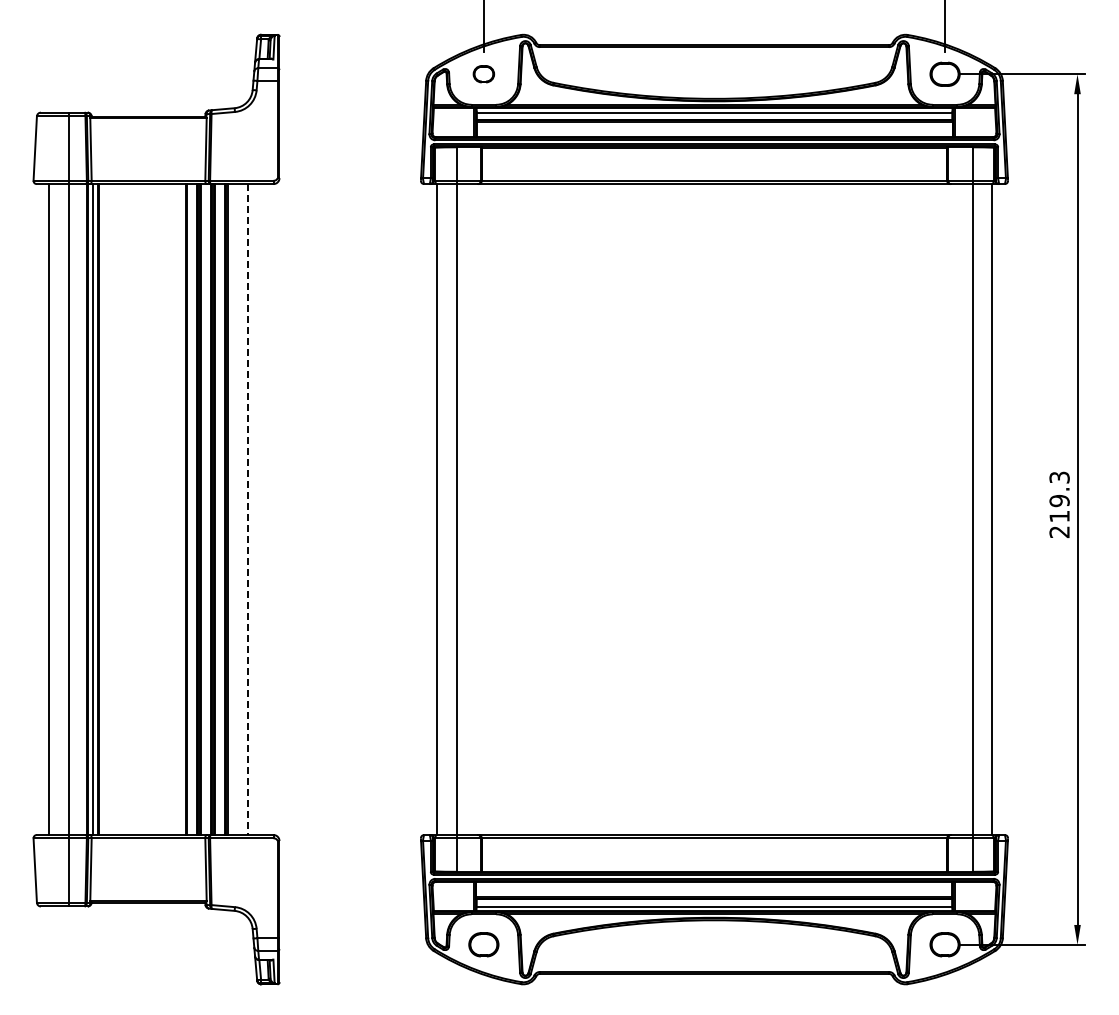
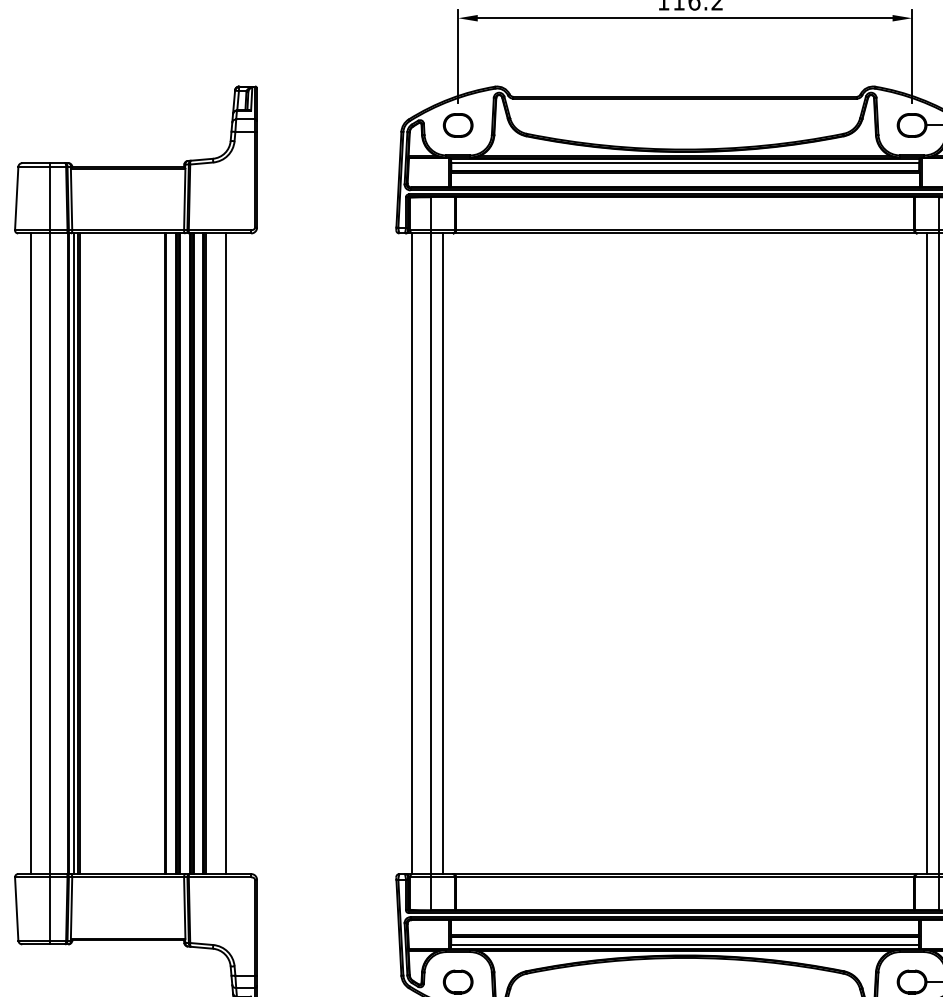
part: (483, 73) -> (457, 124), size x1.43
line: (468, 509) -> (443, 553), added
line: (960, 509) -> (927, 553), added
line: (247, 510) -> (225, 554), dashed -> solid

